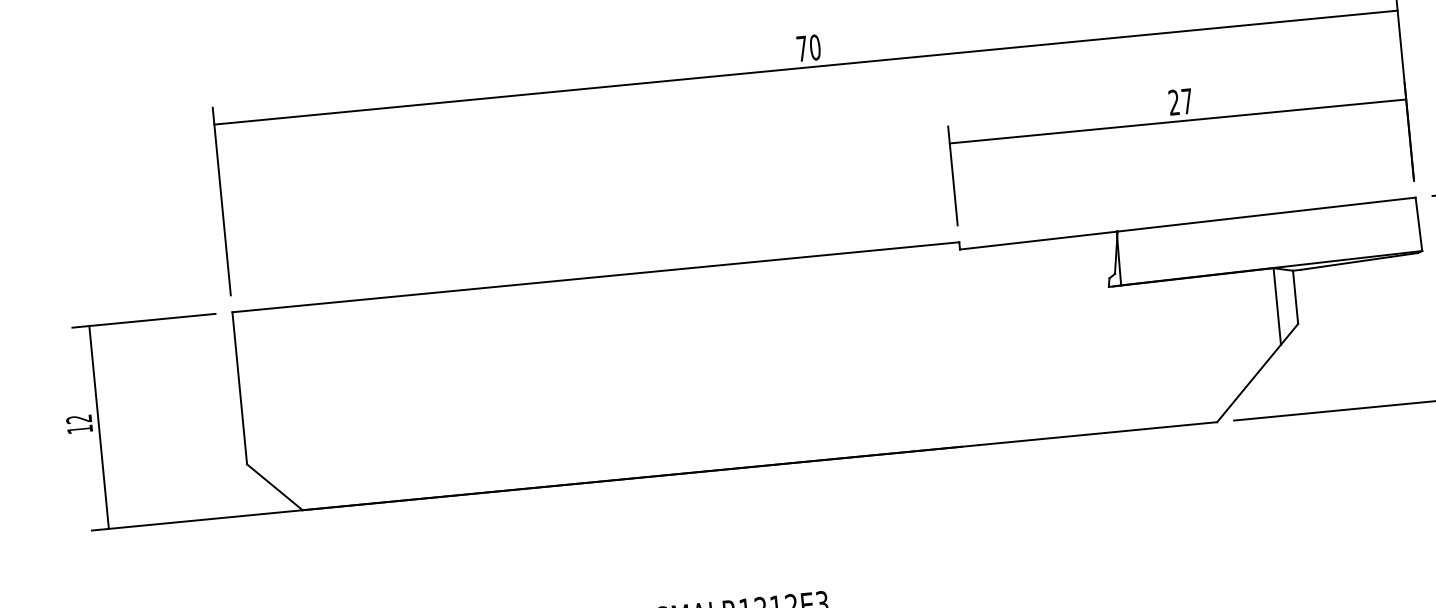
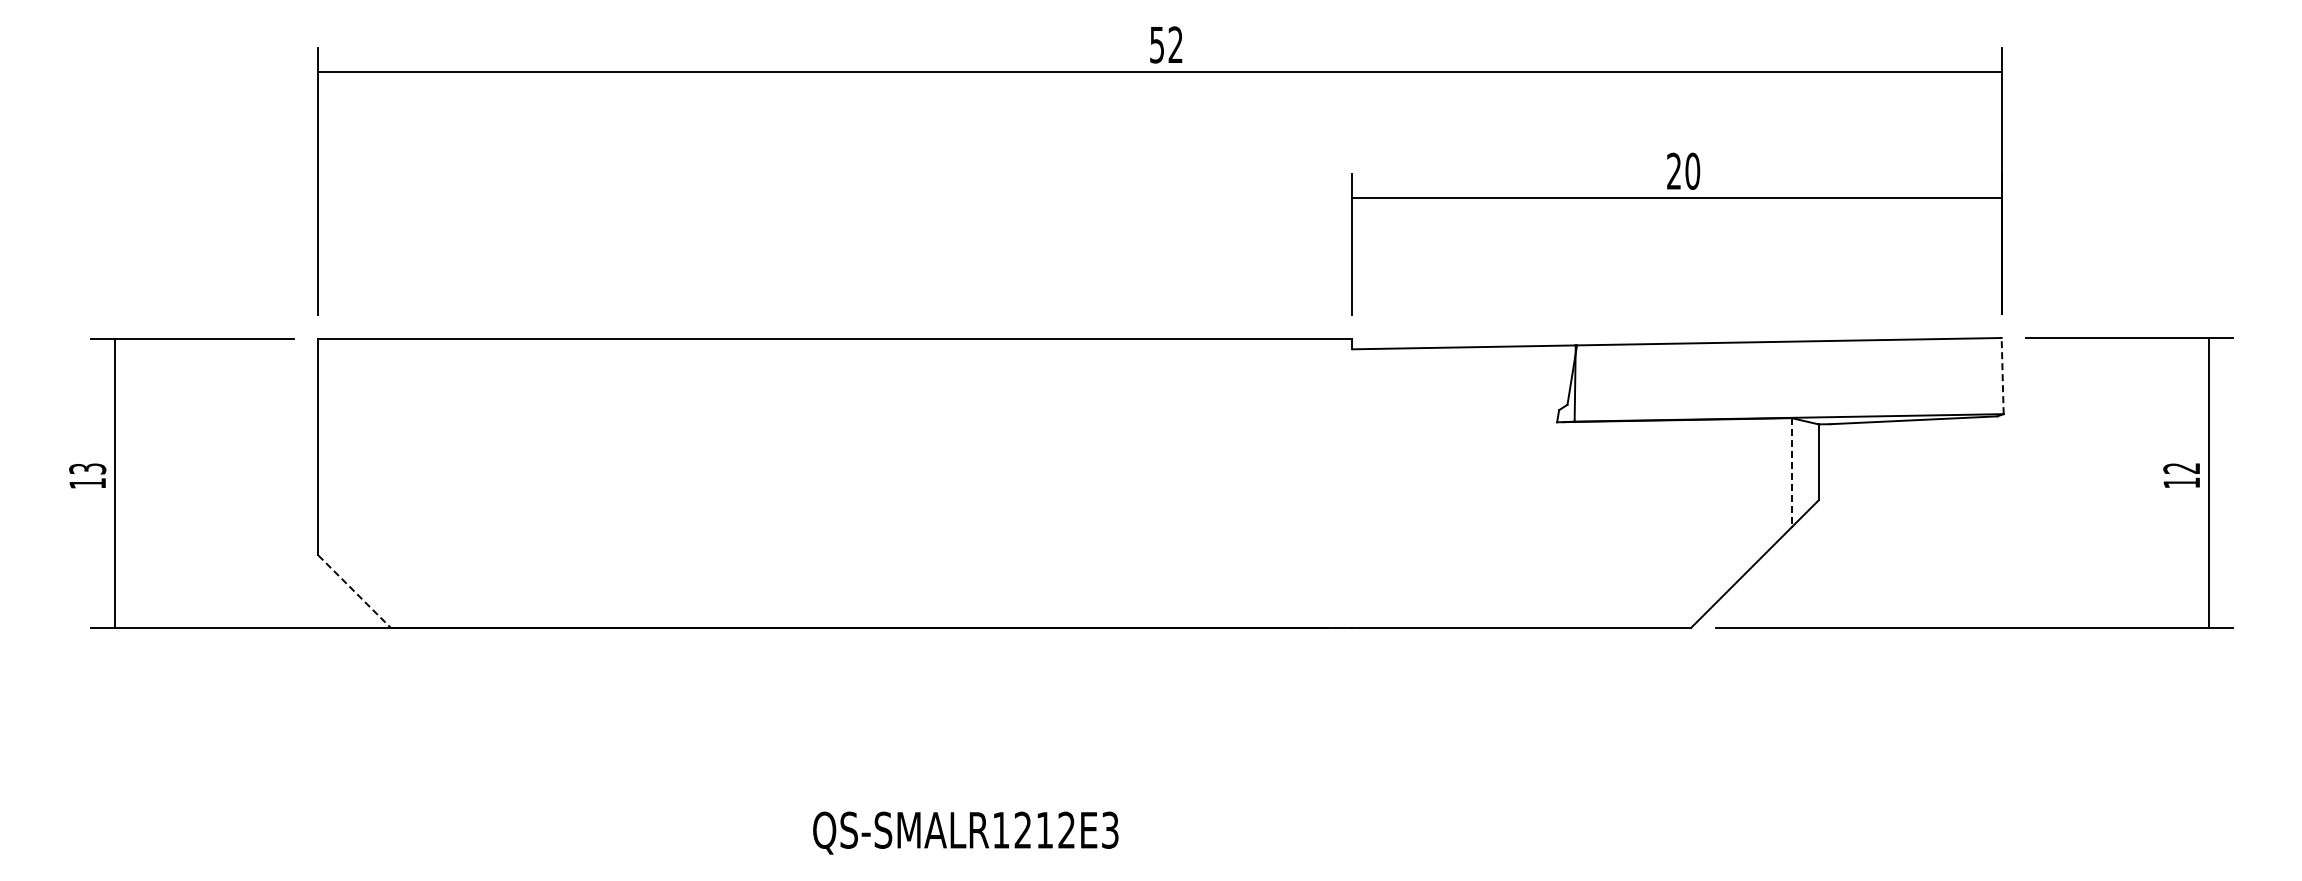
text: (808, 47) -> (1166, 44), 70 -> 52
text: (1186, 100) -> (1692, 170), 27 -> 20
line: (1418, 223) -> (2002, 375), solid -> dashed
line: (1277, 307) -> (1791, 473), solid -> dashed
text: (78, 418) -> (87, 468), 12 -> 13
line: (274, 487) -> (354, 591), solid -> dashed

